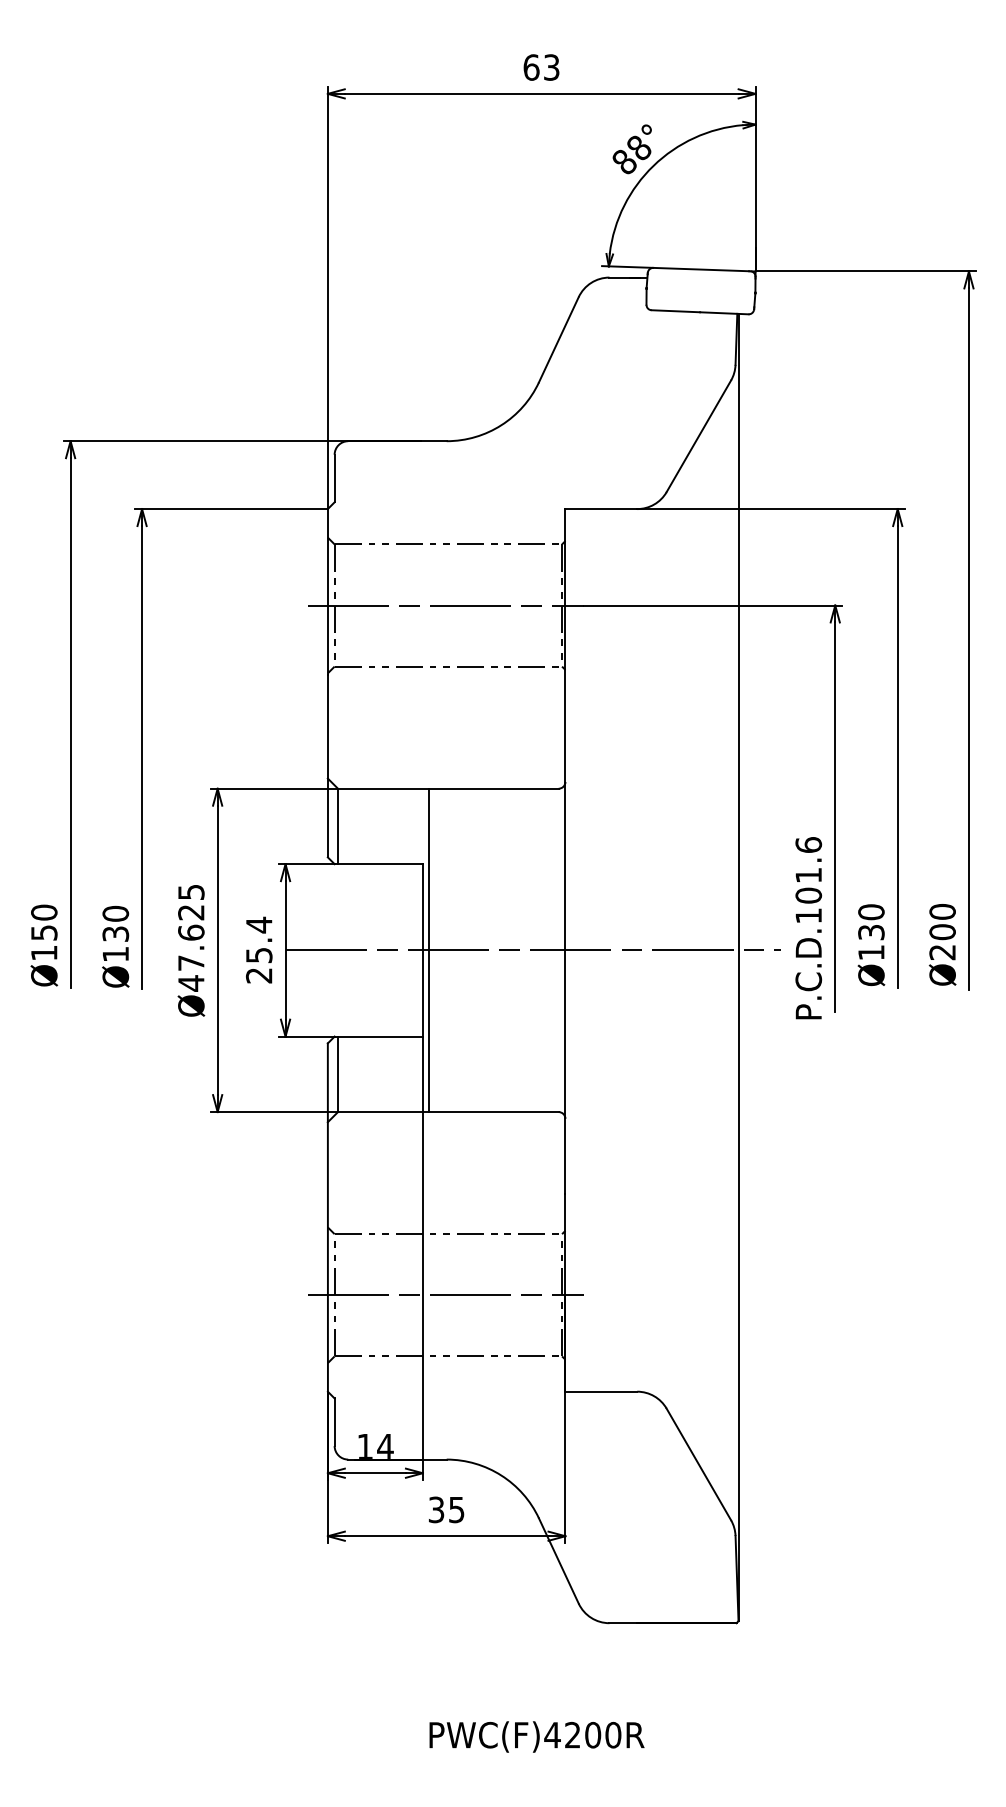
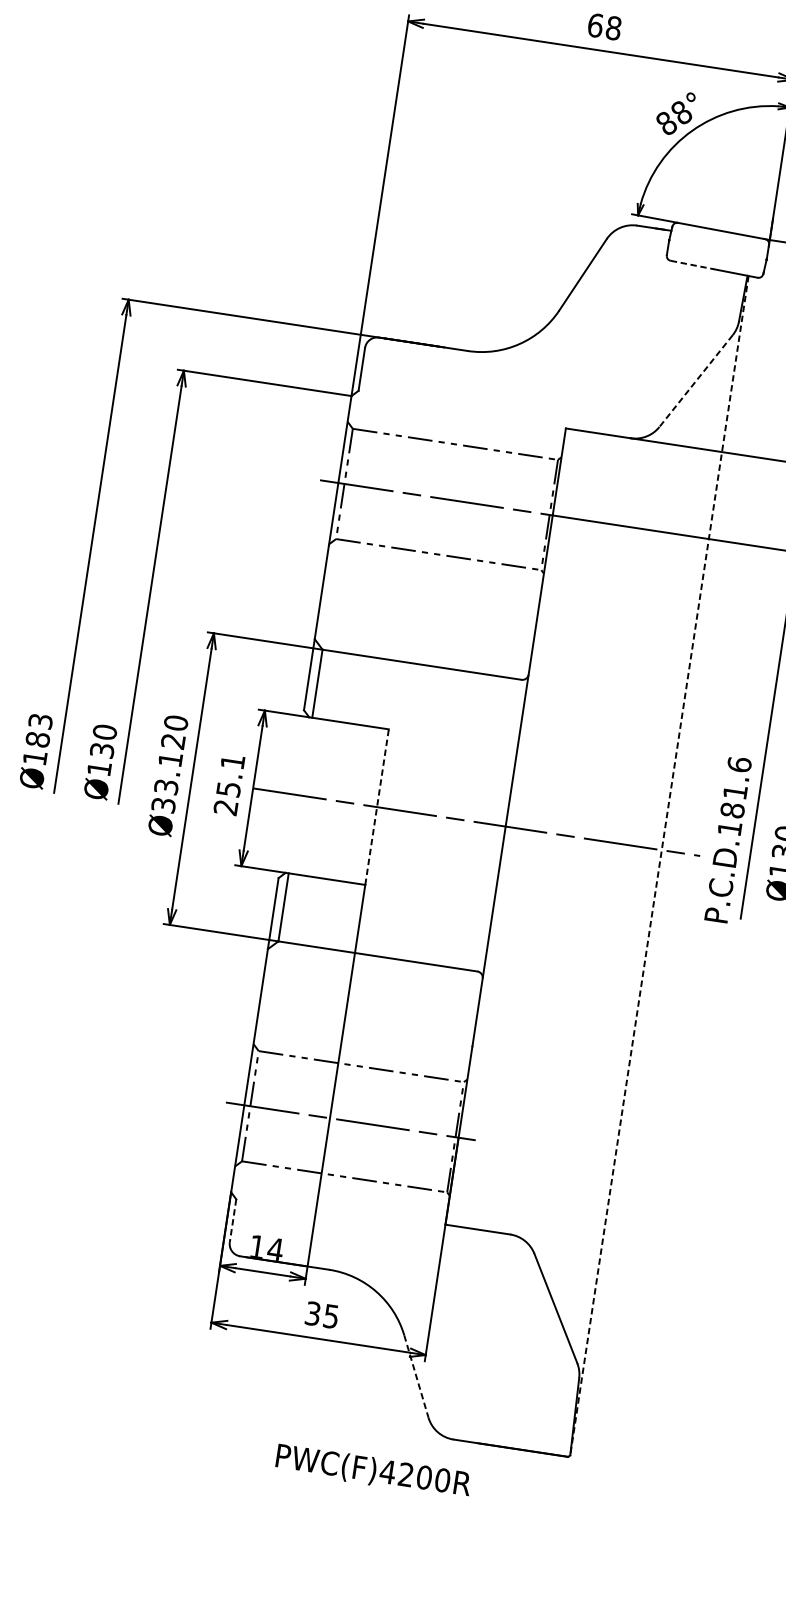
text: (551, 67) -> (613, 28), 63 -> 68
line: (676, 311) -> (693, 265), solid -> dashed
line: (698, 436) -> (695, 381), solid -> dashed
text: (808, 895) -> (732, 810), P.C.D.101.6 -> P.C.D.181.6
text: (44, 922) -> (39, 730), Ø150 -> Ø183
text: (259, 924) -> (233, 761), 25.4 -> 25.1
text: (191, 937) -> (170, 763), Ø47.625 -> Ø33.120
line: (422, 949) -> (376, 806), solid -> dashed
line: (428, 950) -> (382, 807), removed
line: (738, 967) -> (659, 865), solid -> dashed
line: (334, 1422) -> (232, 1220), solid -> dashed
line: (559, 1561) -> (416, 1377), solid -> dashed
text: (536, 1736) -> (373, 1471), moved

